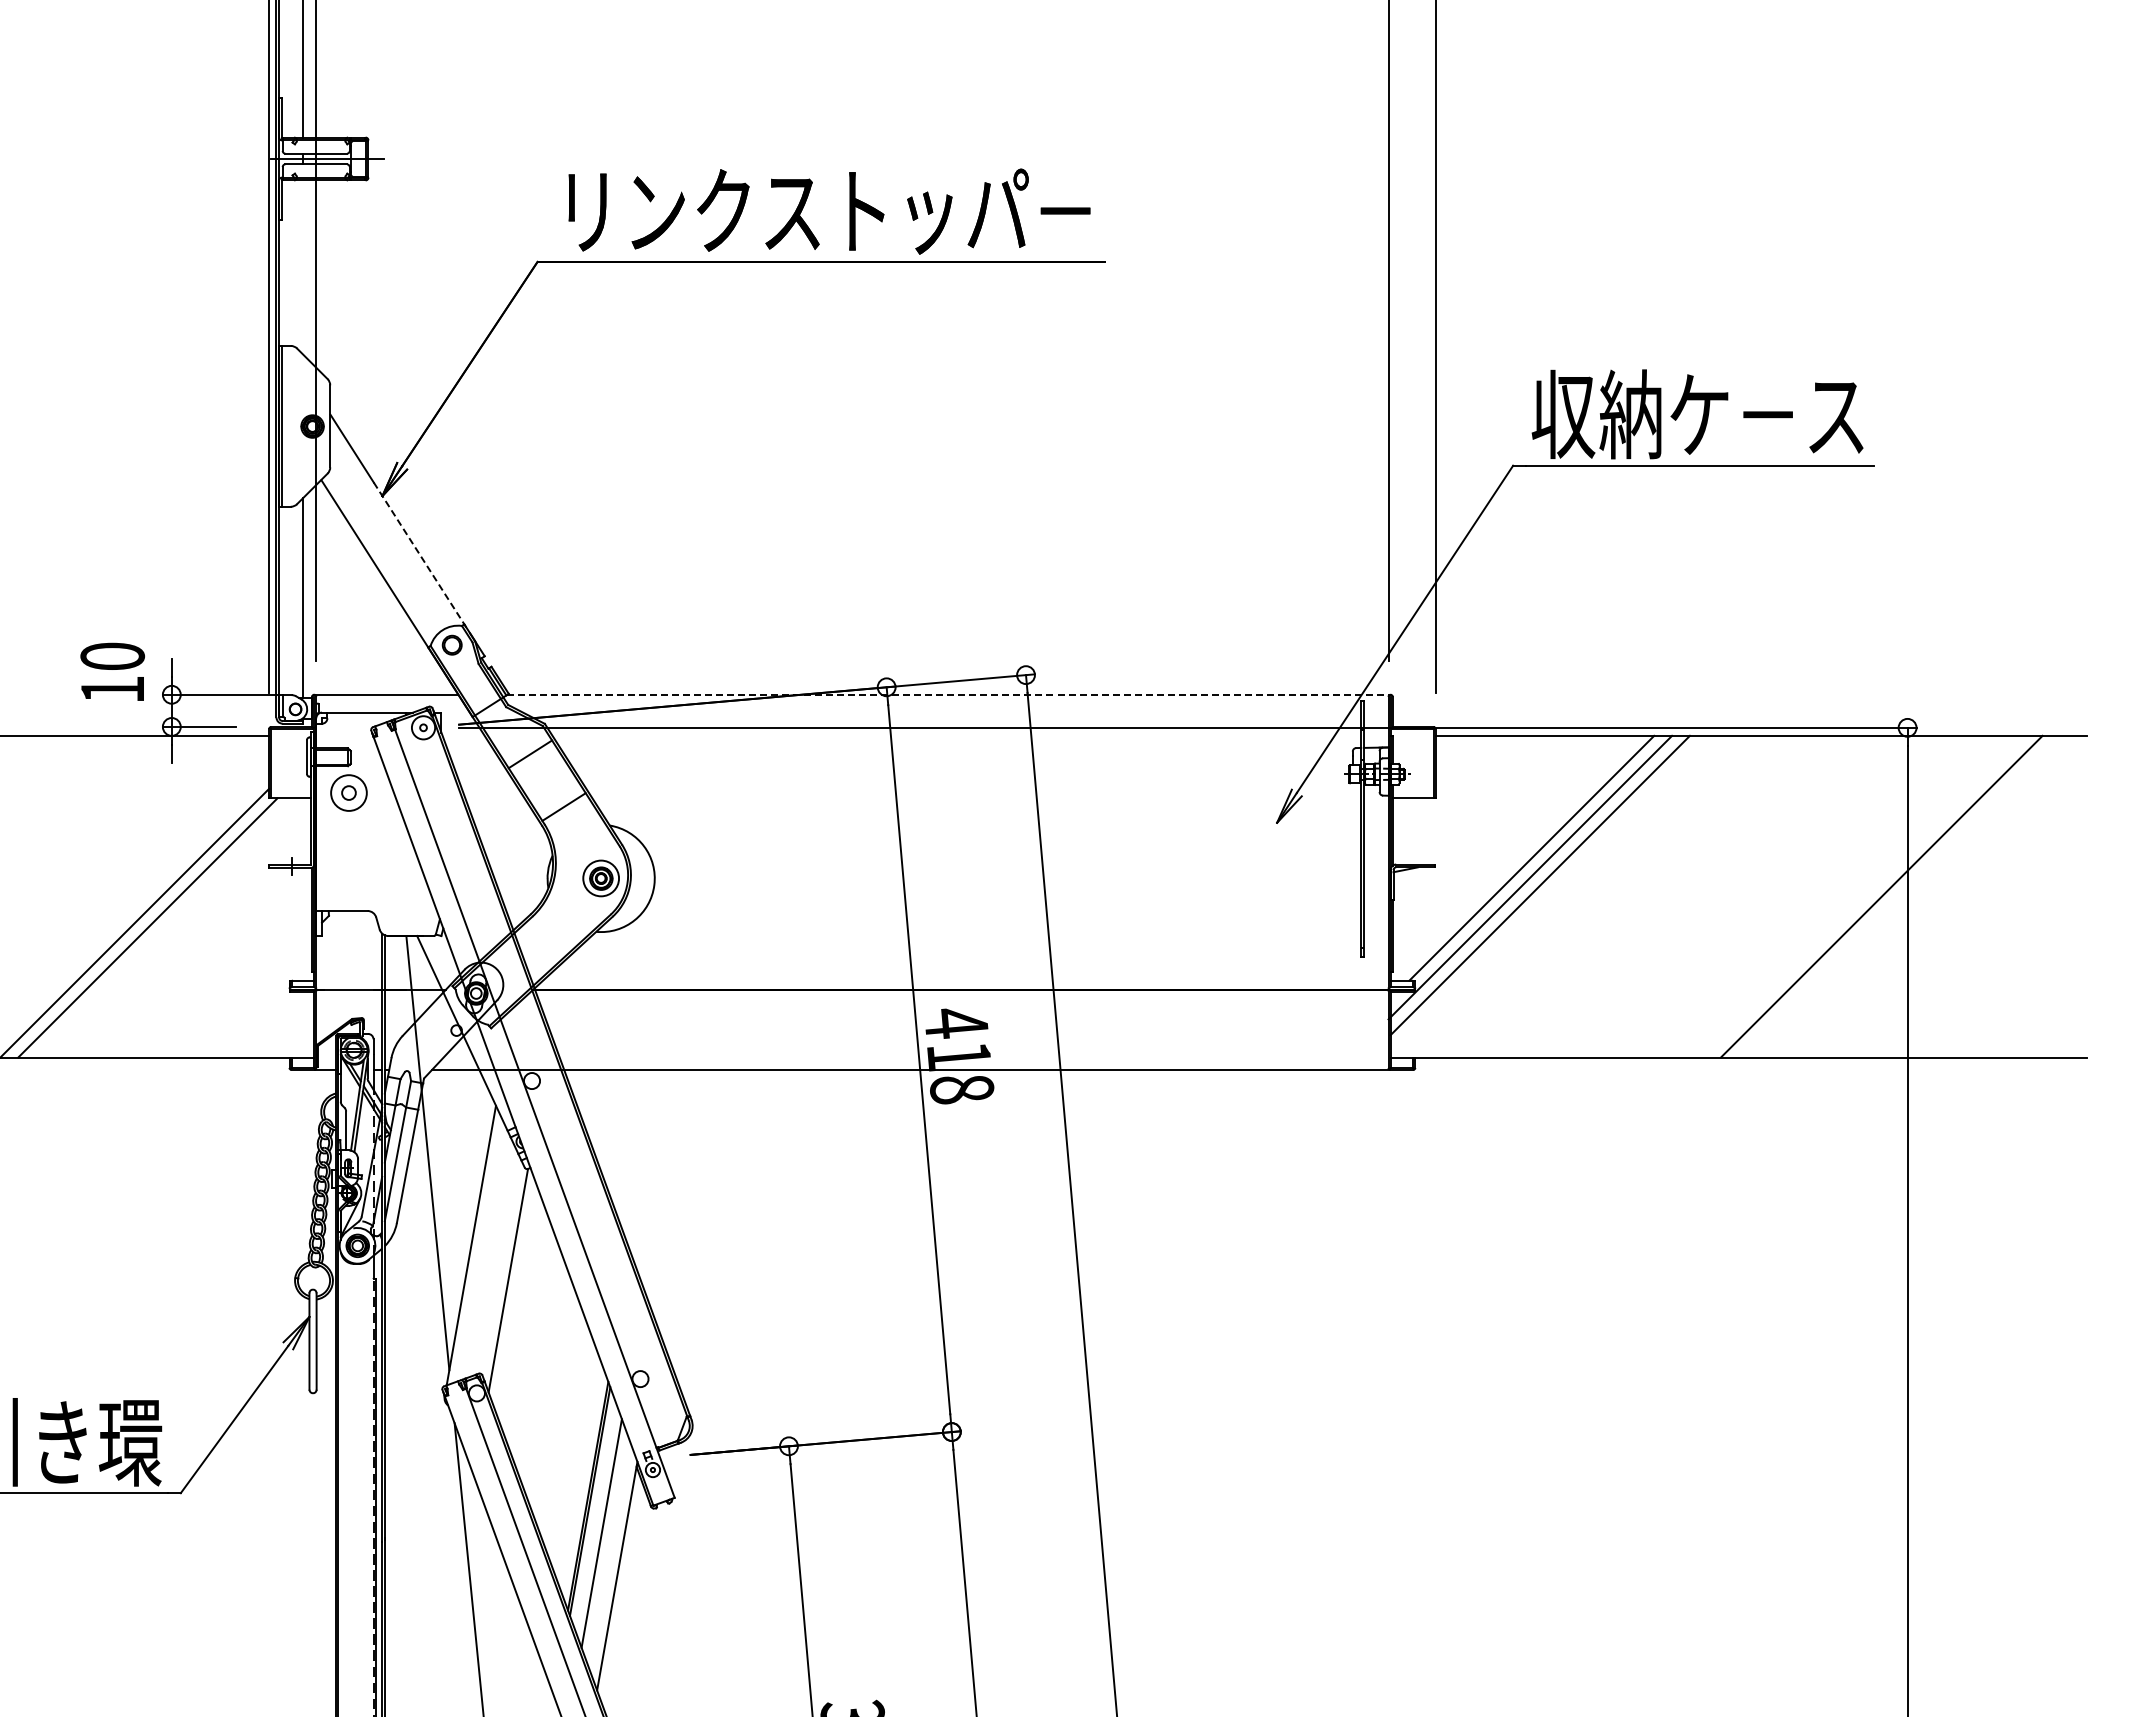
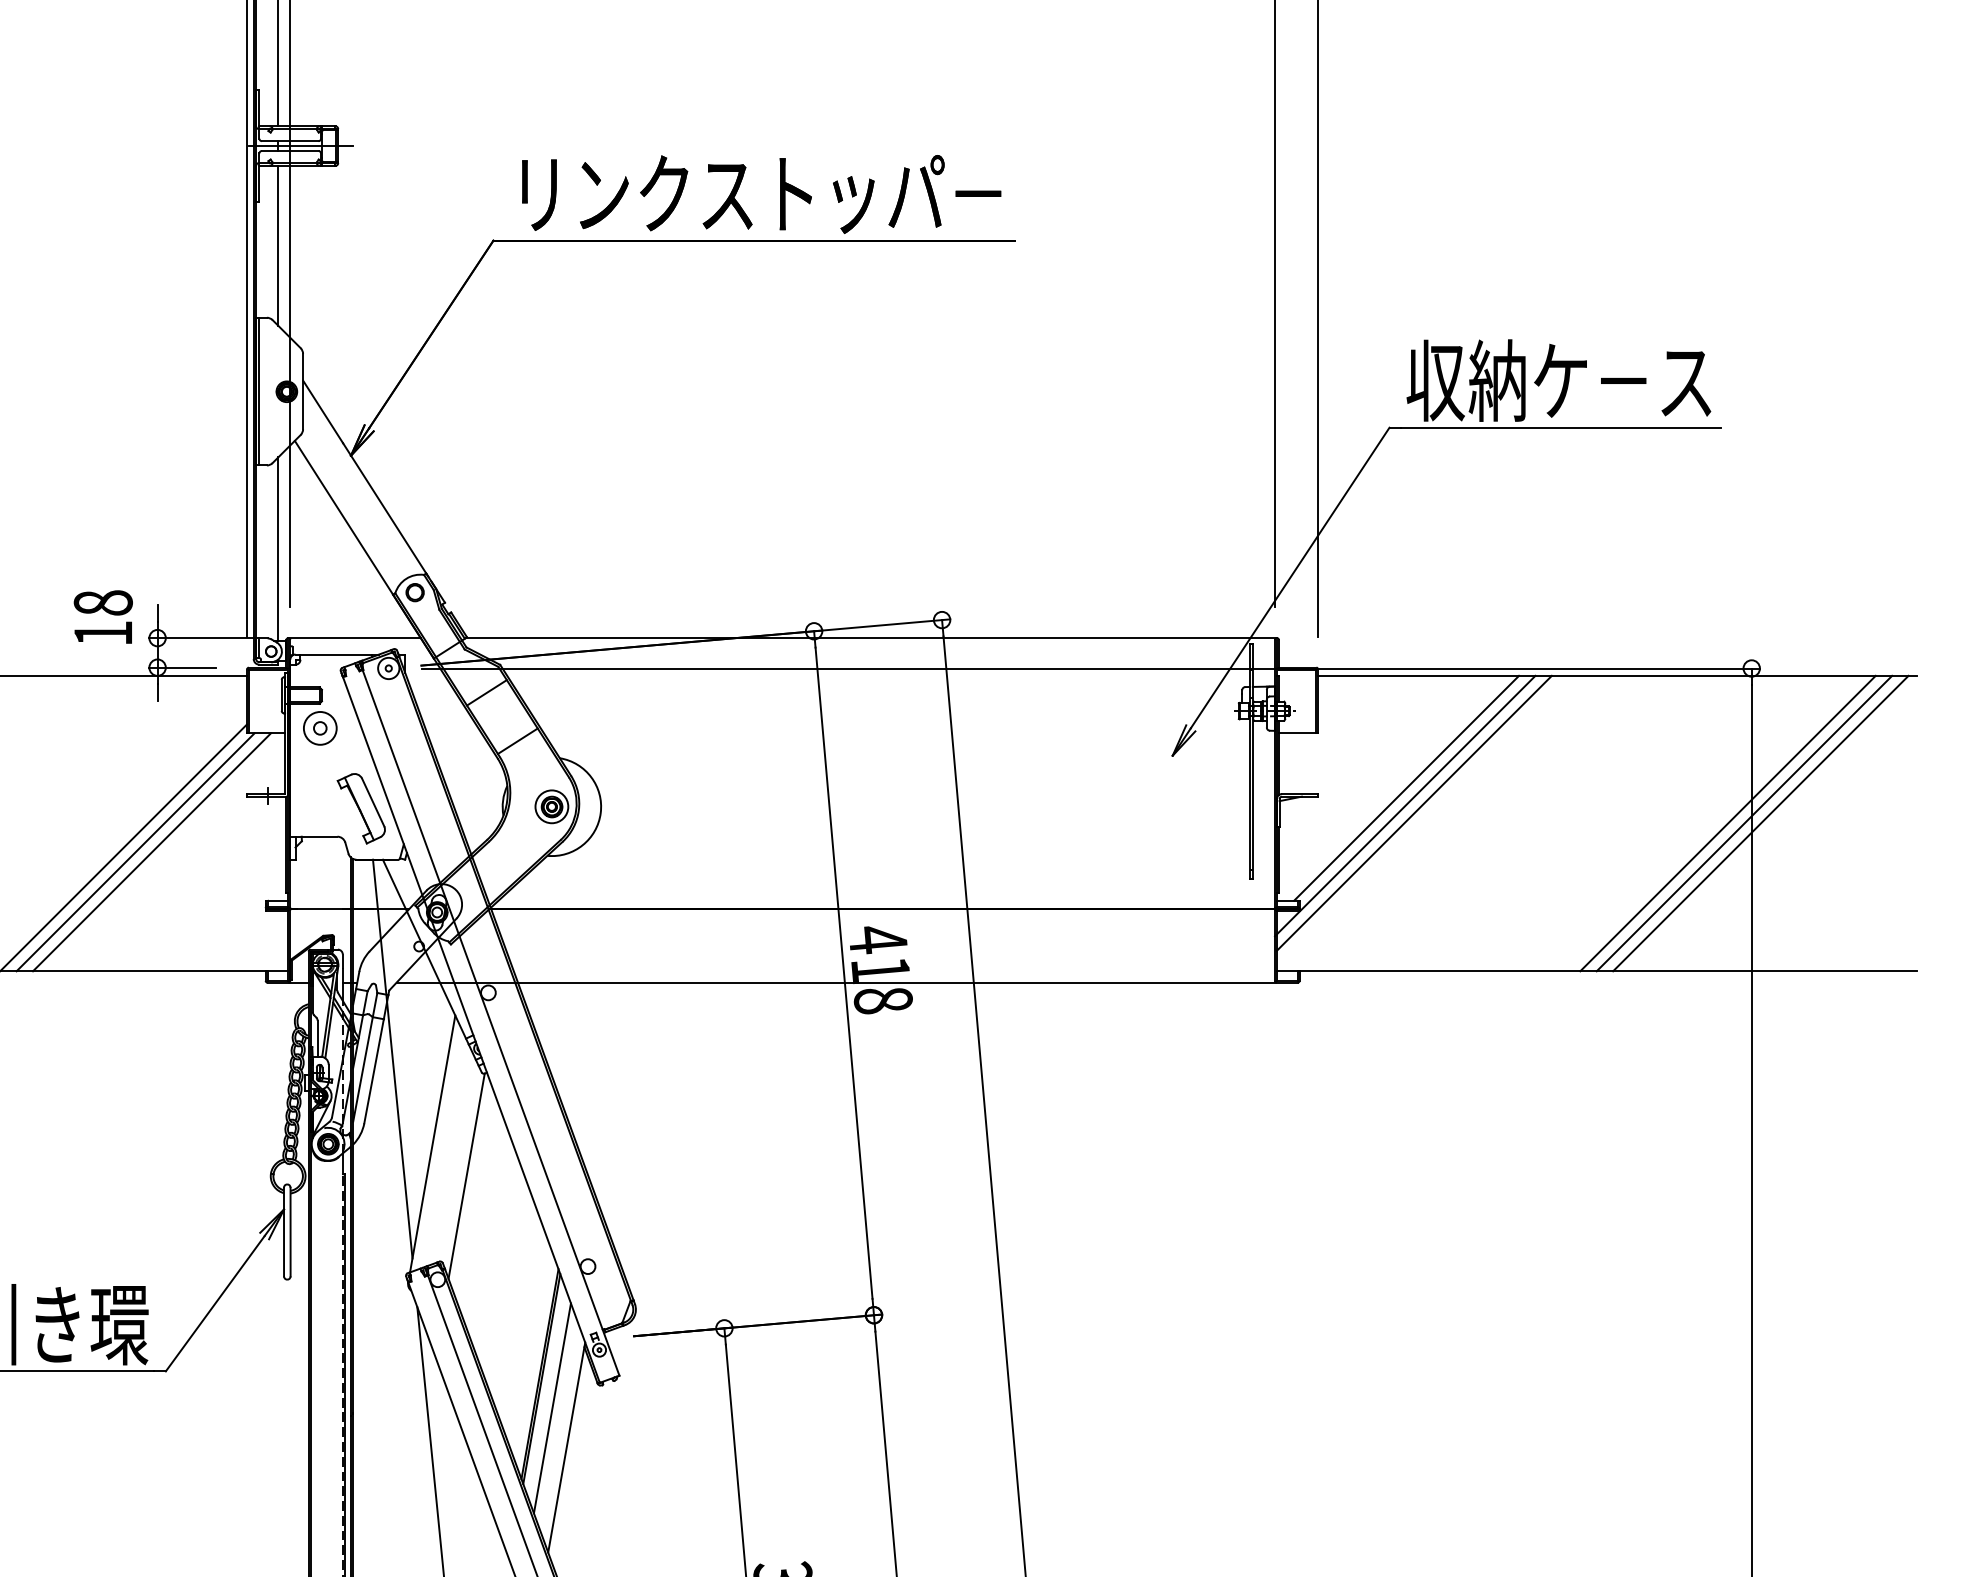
line: (303, 267) -> (278, 245), added
line: (420, 555) -> (385, 510), dashed -> solid
text: (112, 656) -> (103, 602), 10 -> 18
line: (949, 694) -> (871, 637), dashed -> solid
part: (393, 880) -> (361, 808), added
line: (1899, 896) -> (1744, 823), added
line: (1917, 896) -> (1760, 823), added
line: (165, 927) -> (151, 851), added

